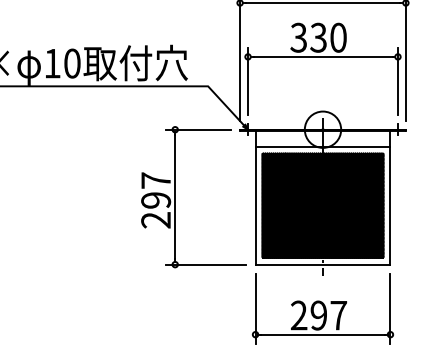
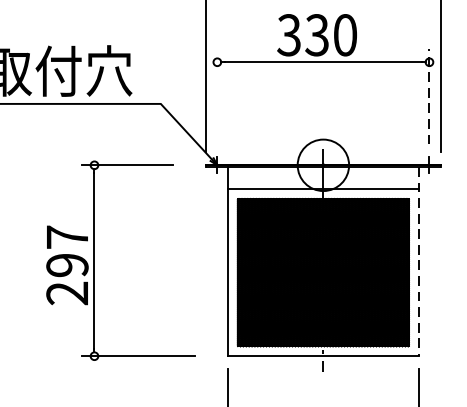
line: (248, 80) -> (217, 95), removed
line: (397, 81) -> (428, 97), solid -> dashed
part: (175, 197) -> (94, 261), moved
line: (390, 197) -> (418, 261), solid -> dashed

